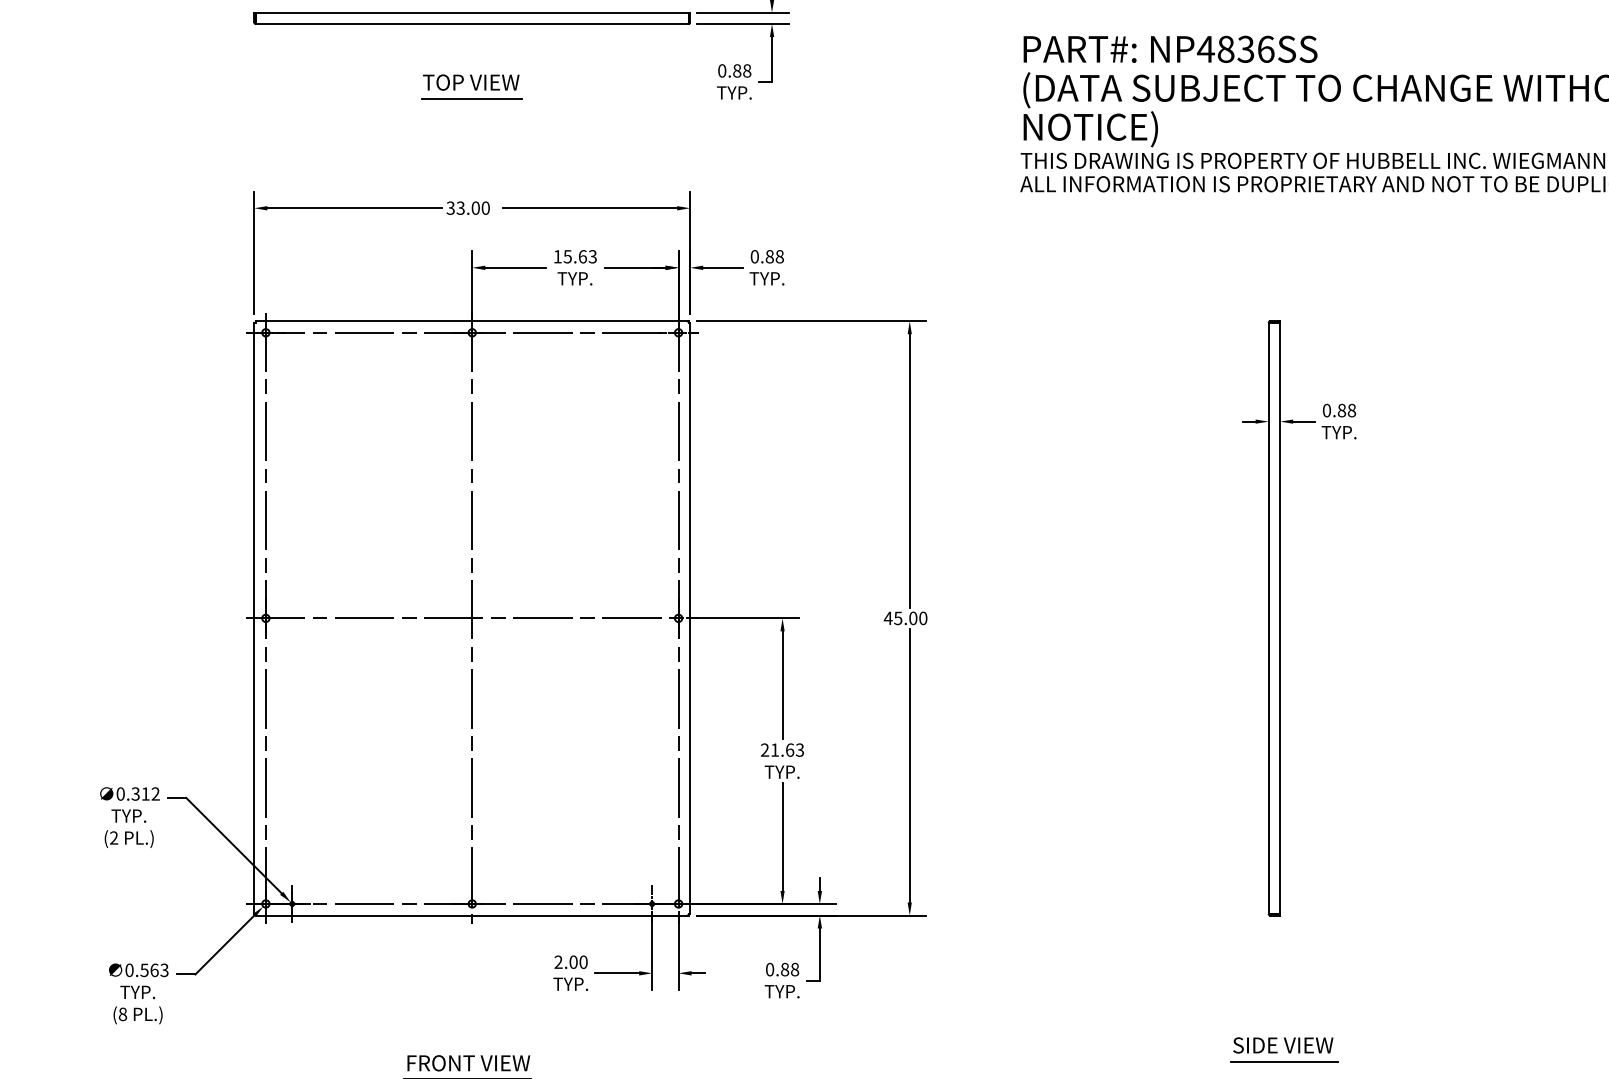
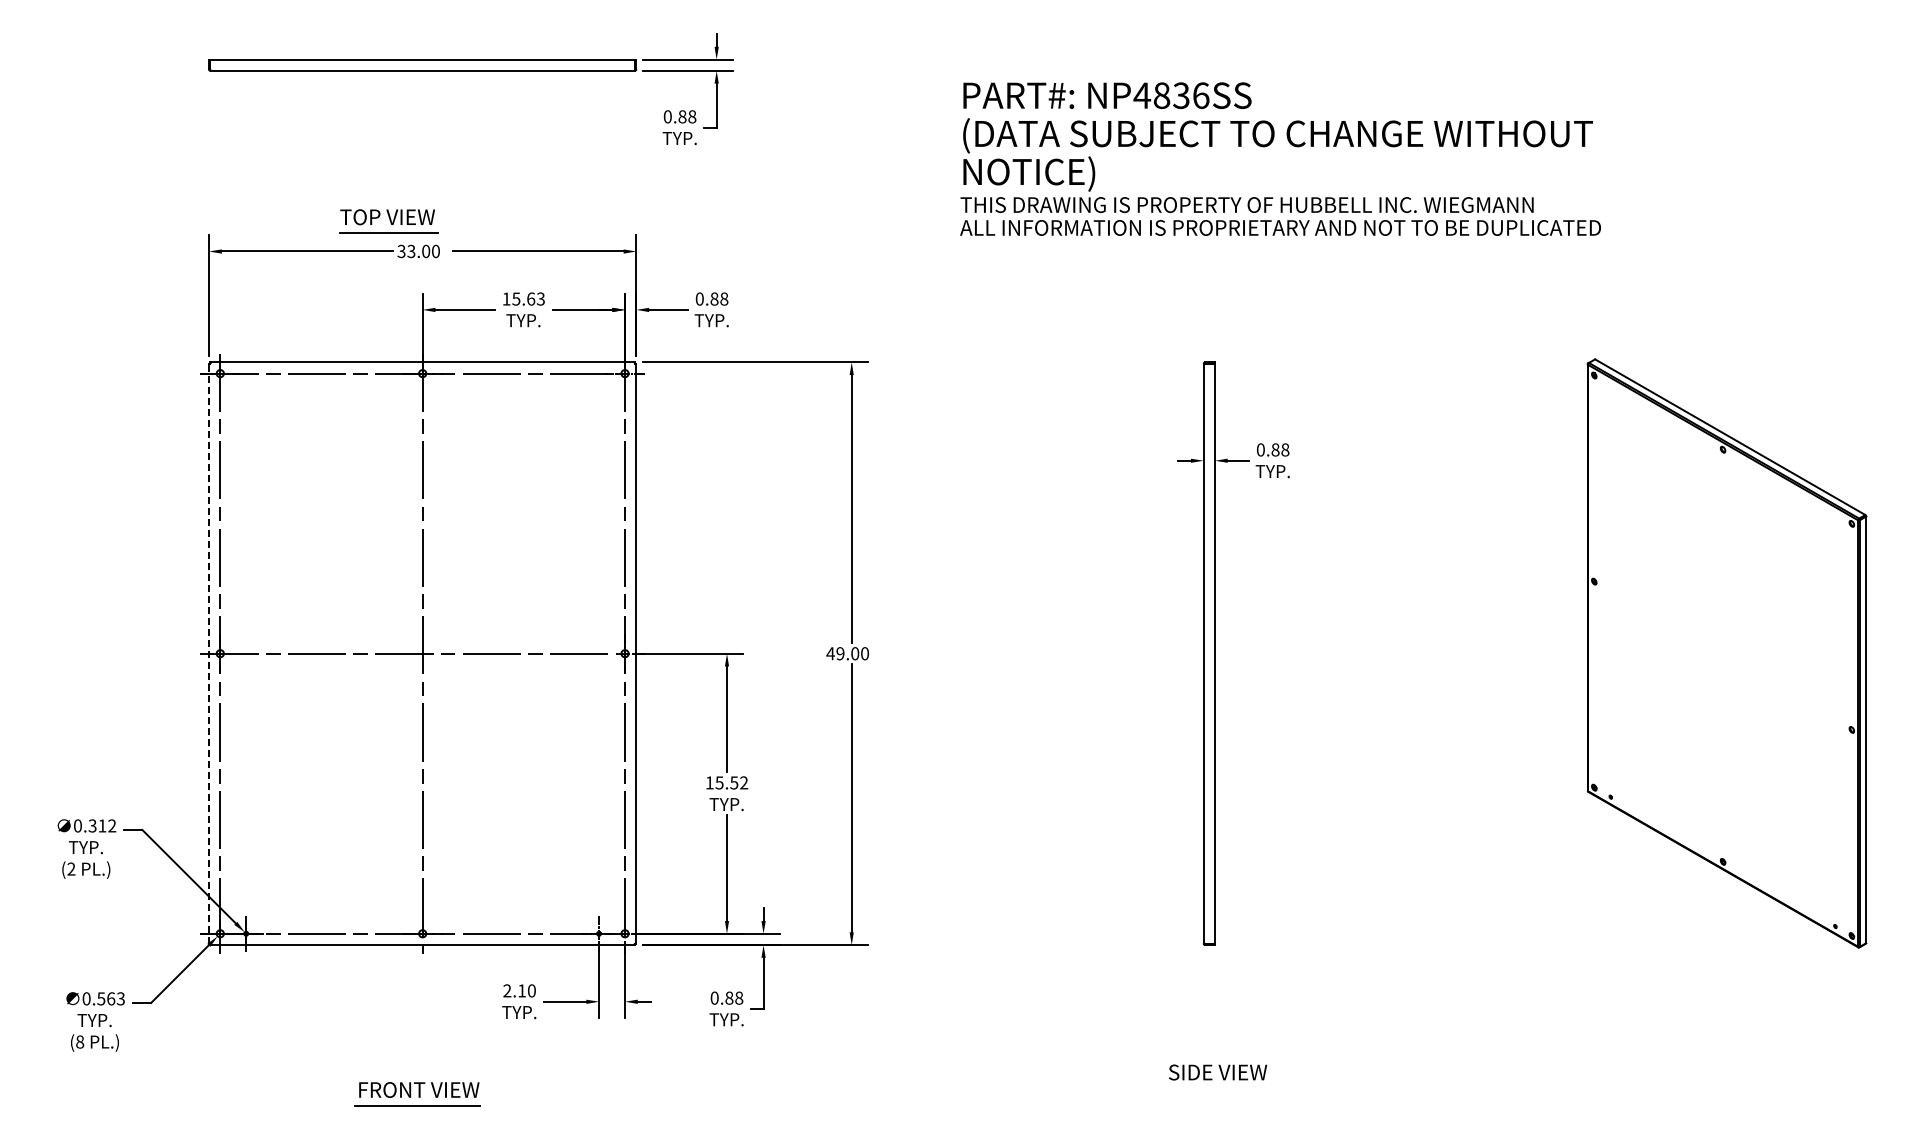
part: (472, 86) -> (388, 221), moved
line: (253, 618) -> (208, 653), solid -> dashed
text: (898, 618) -> (840, 653), 45.00 -> 49.00
text: (782, 749) -> (726, 782), 21.63 -> 15.52
text: (574, 961) -> (522, 990), 2.00 -> 2.10
line: (1283, 1061) -> (1218, 1088), removed

